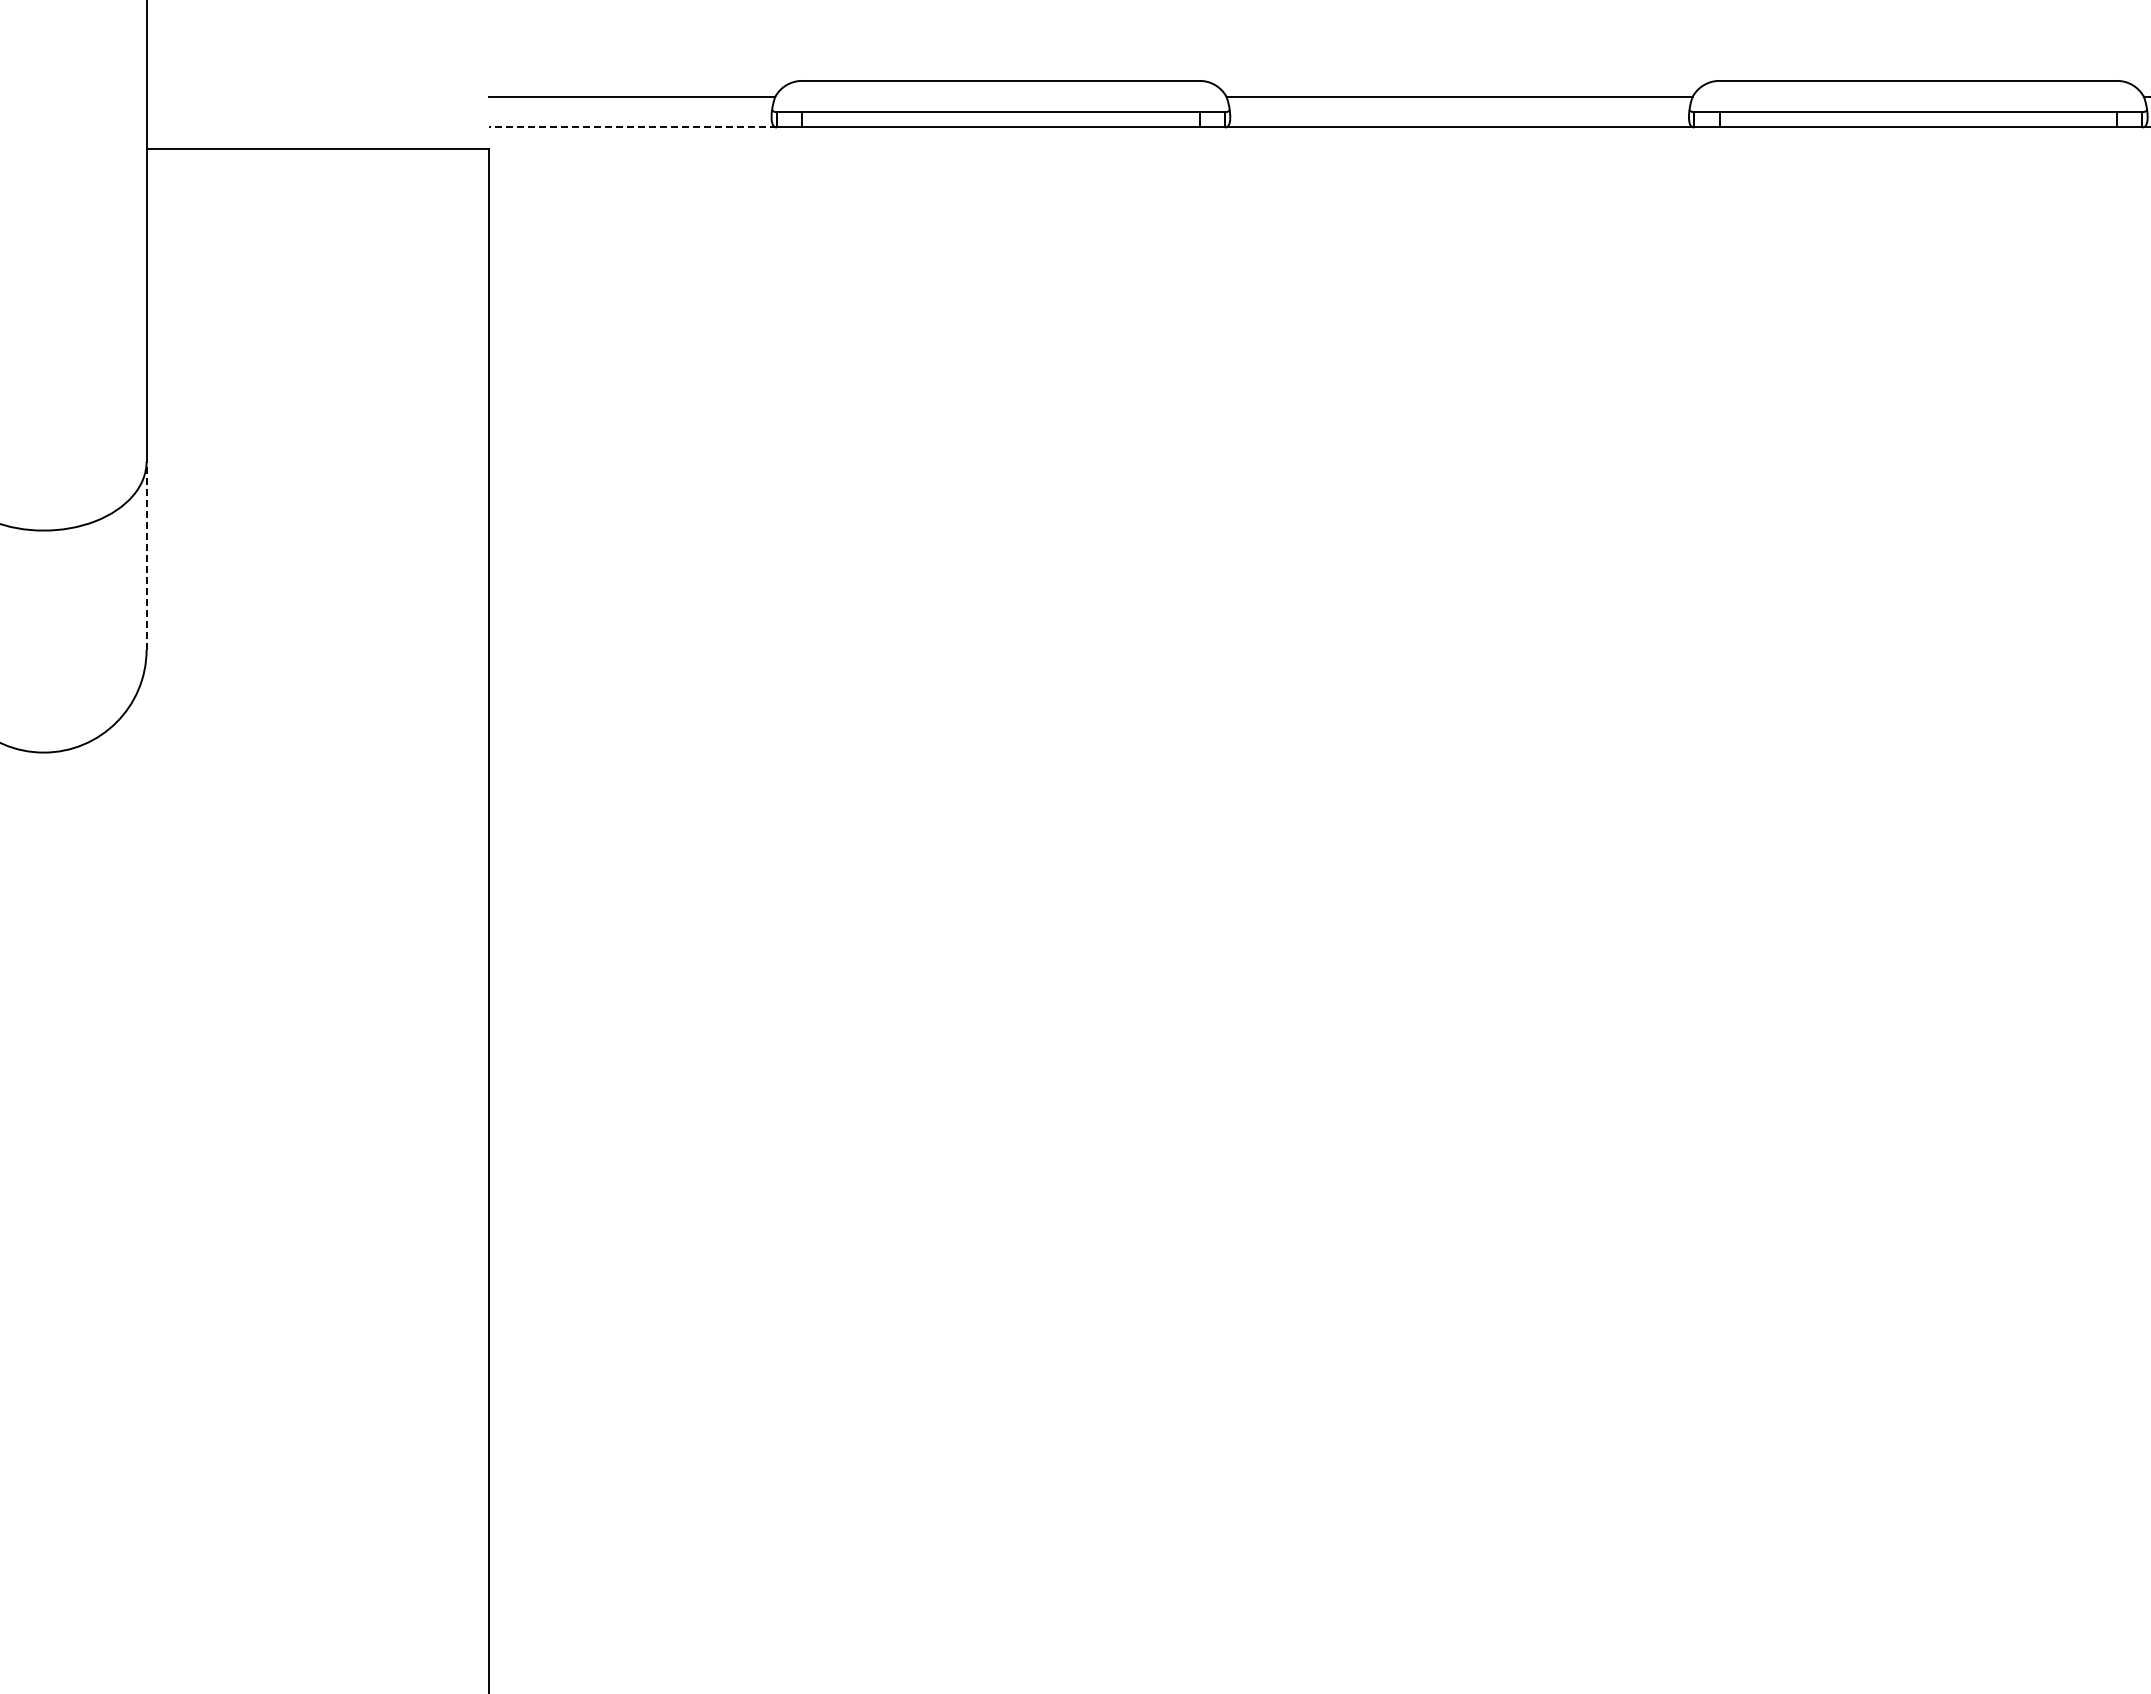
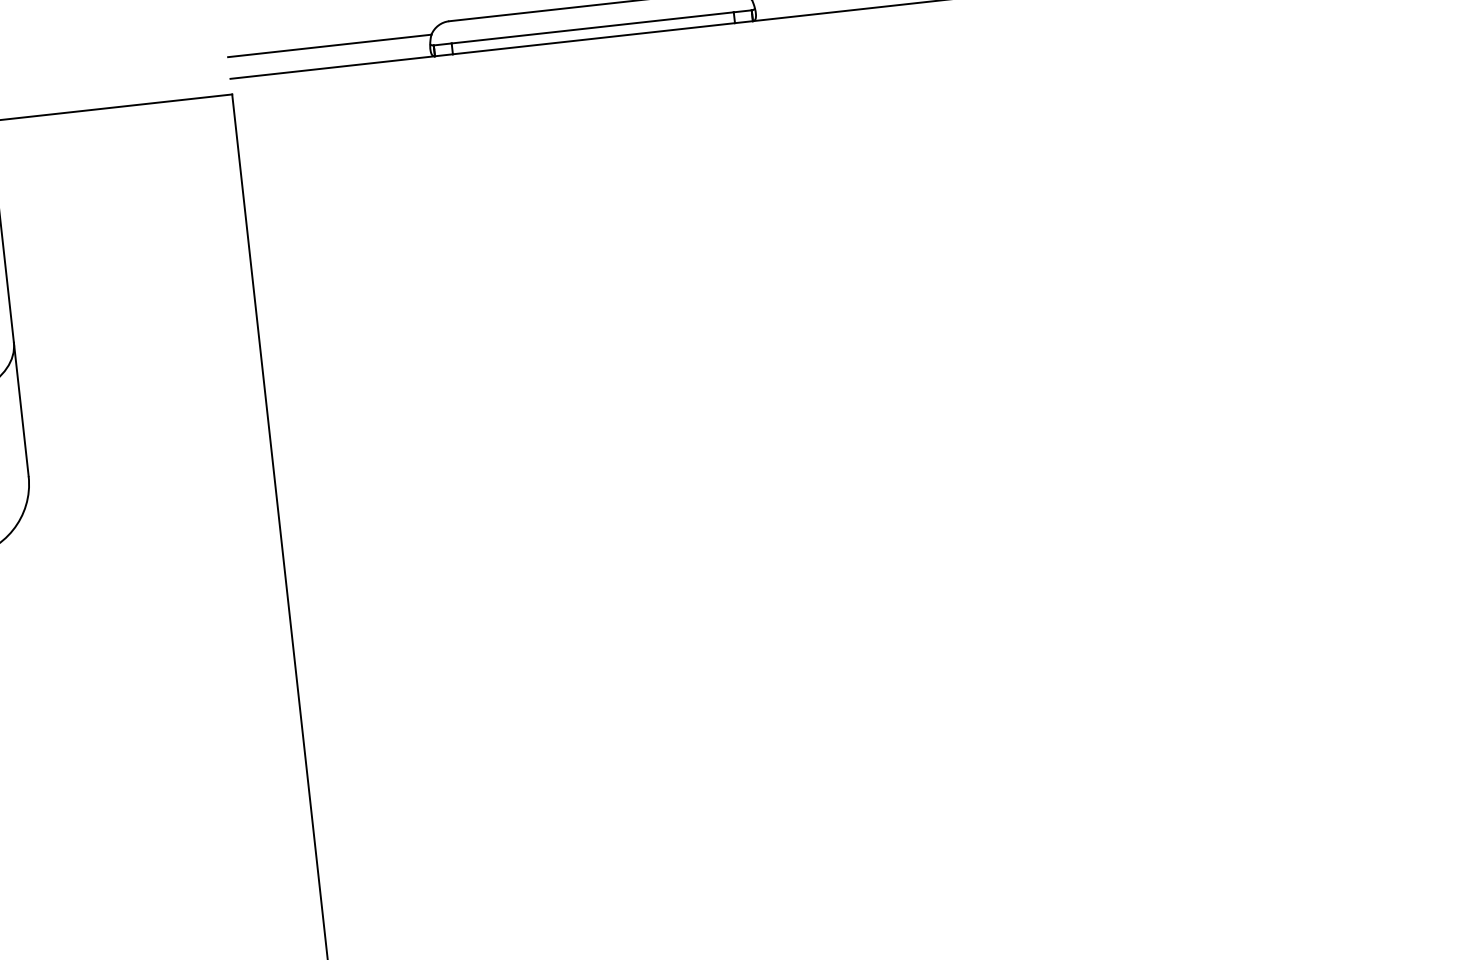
line: (632, 127) -> (332, 67), dashed -> solid
line: (146, 555) -> (21, 409), dashed -> solid

